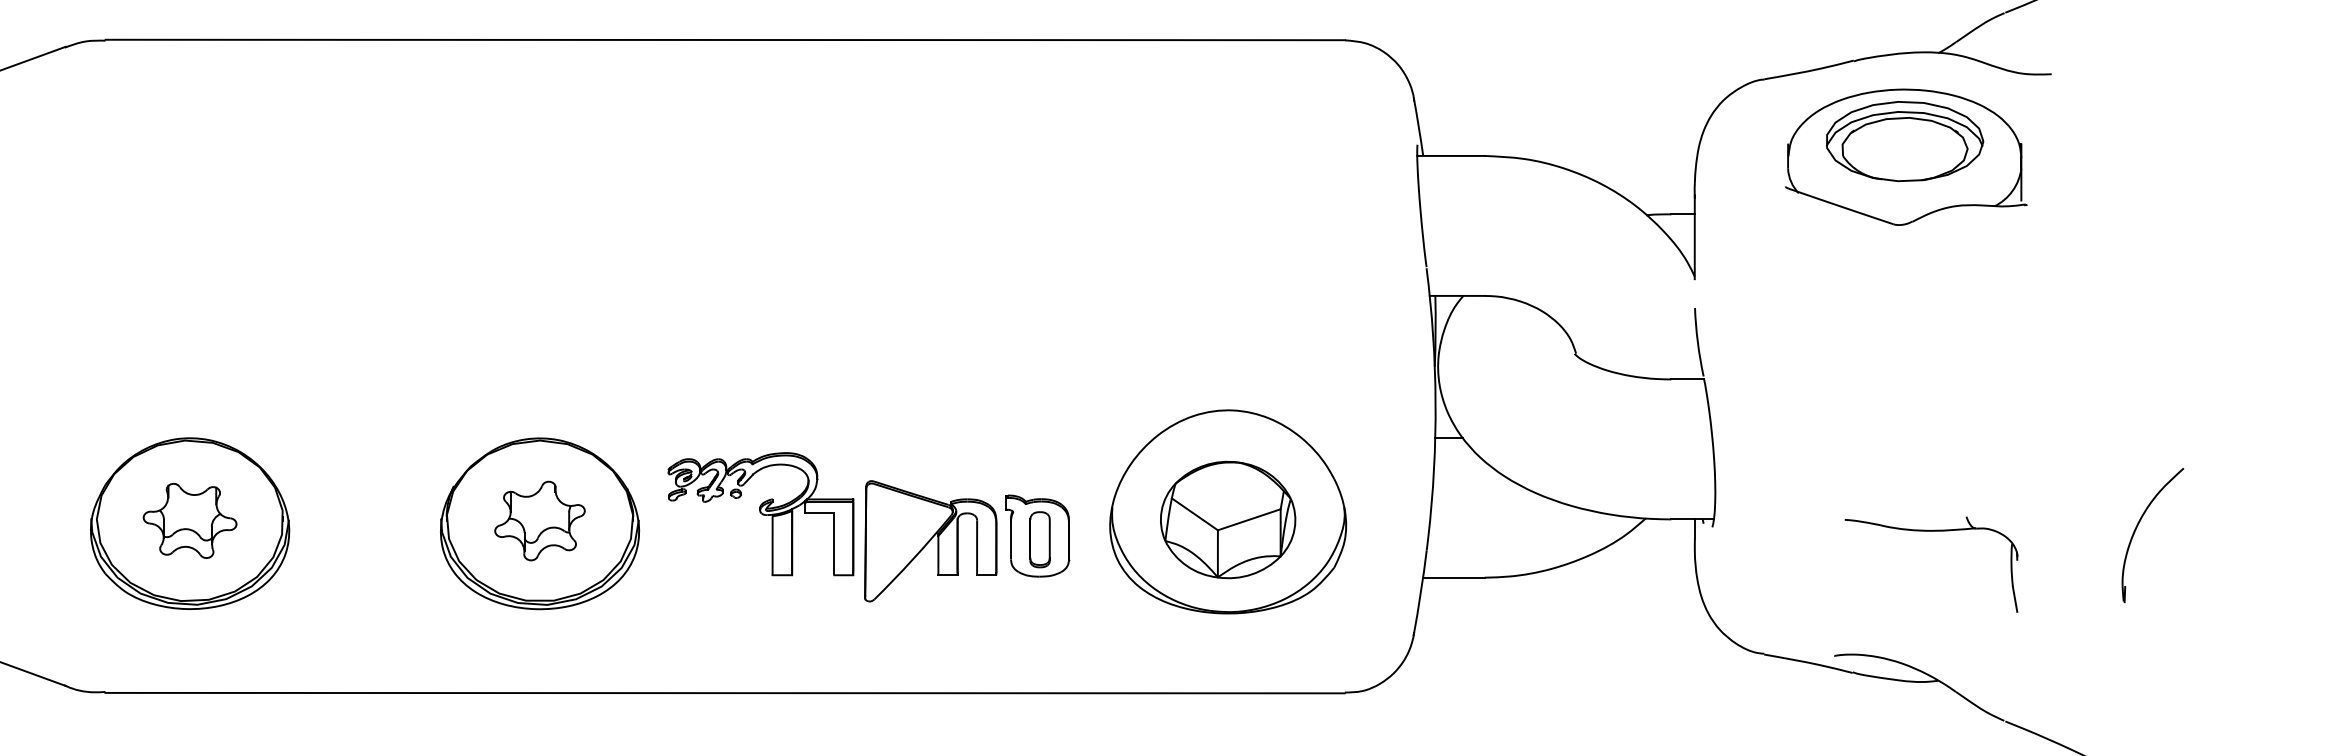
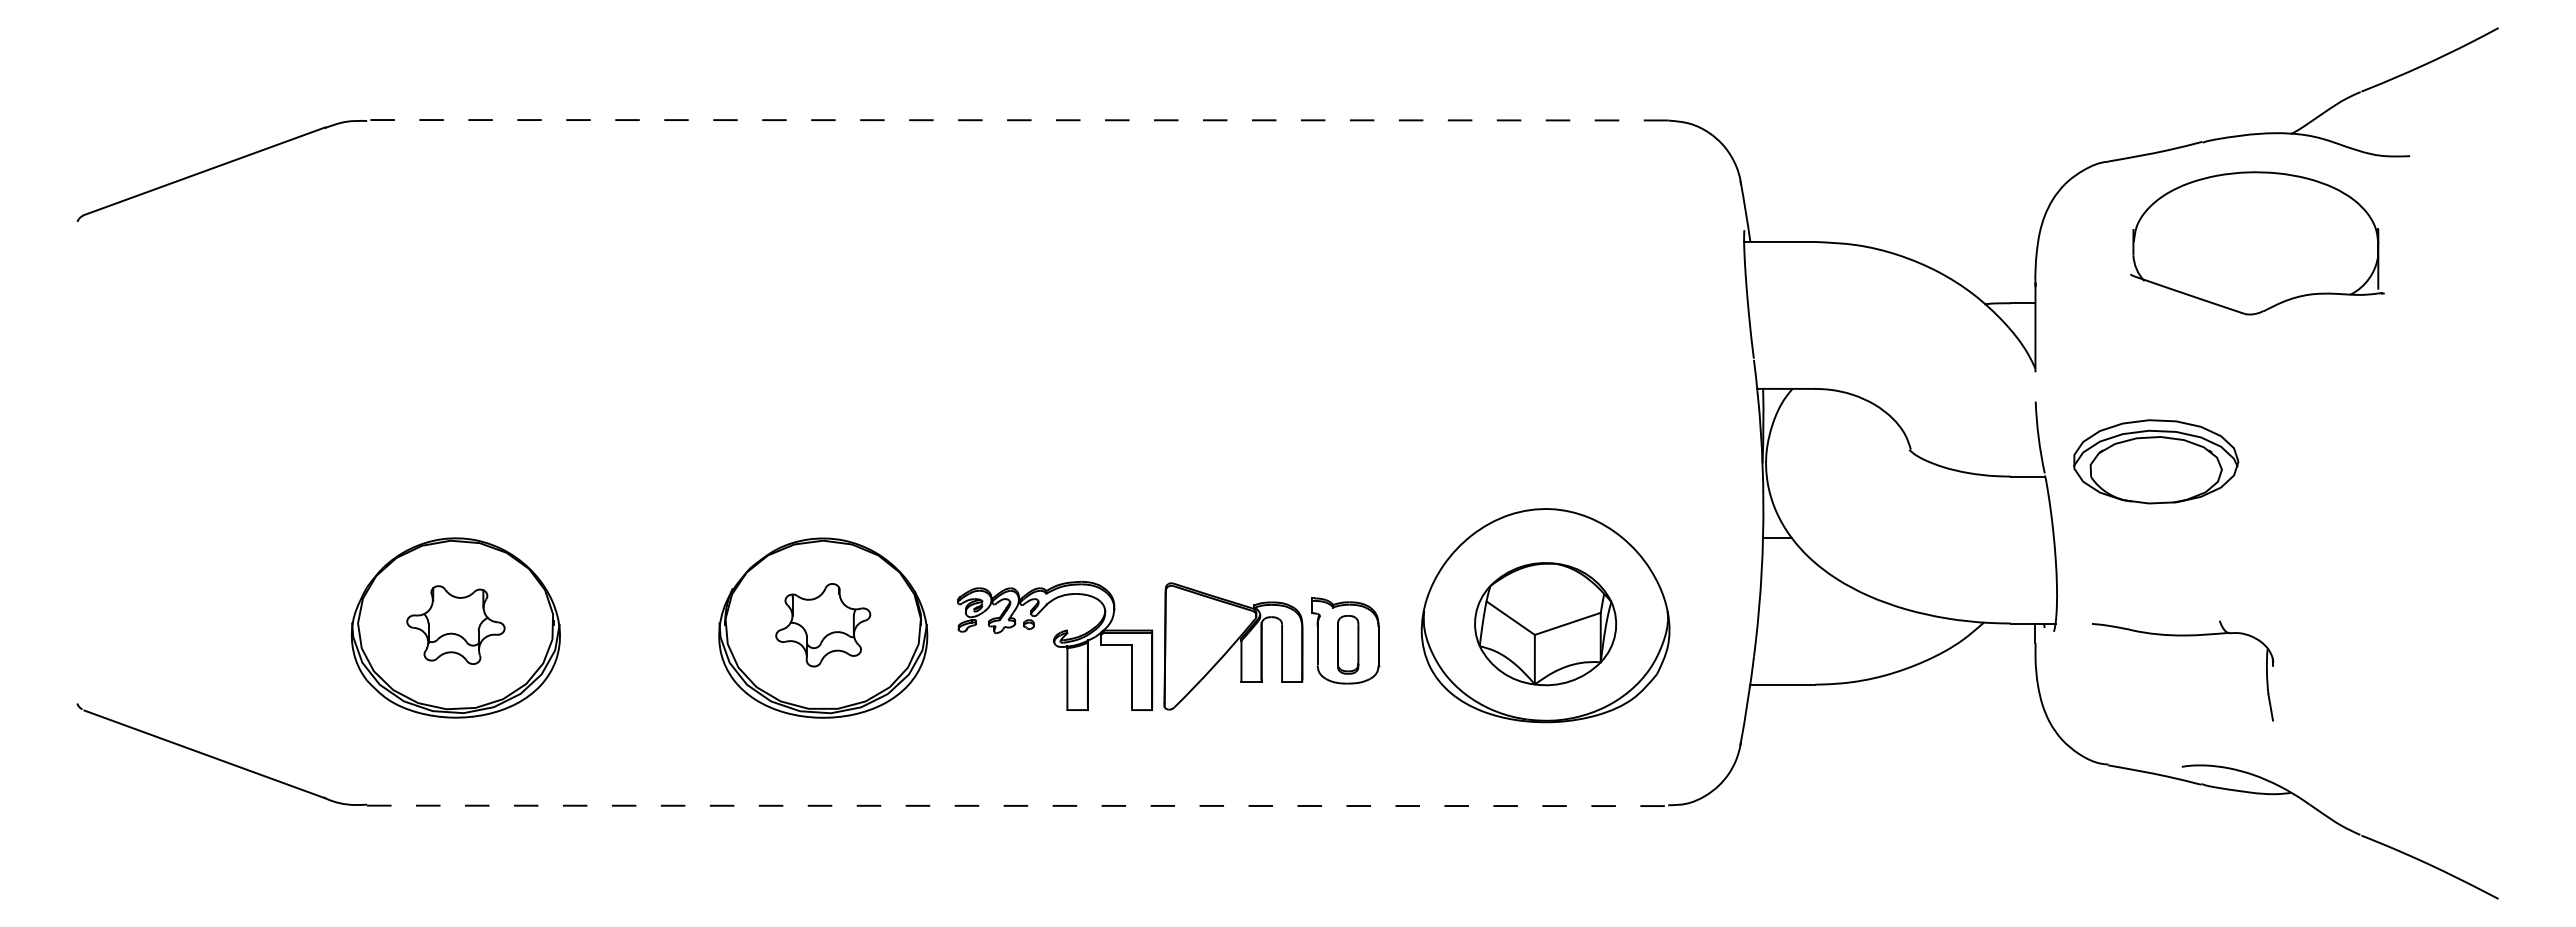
line: (725, 40) -> (1017, 120), solid -> dashed
part: (1905, 141) -> (2156, 461), moved
part: (761, 513) -> (1055, 645), moved
part: (2137, 527) -> (2500, 631), removed
part: (1932, 531) -> (2183, 636), moved
line: (726, 692) -> (1018, 805), solid -> dashed

